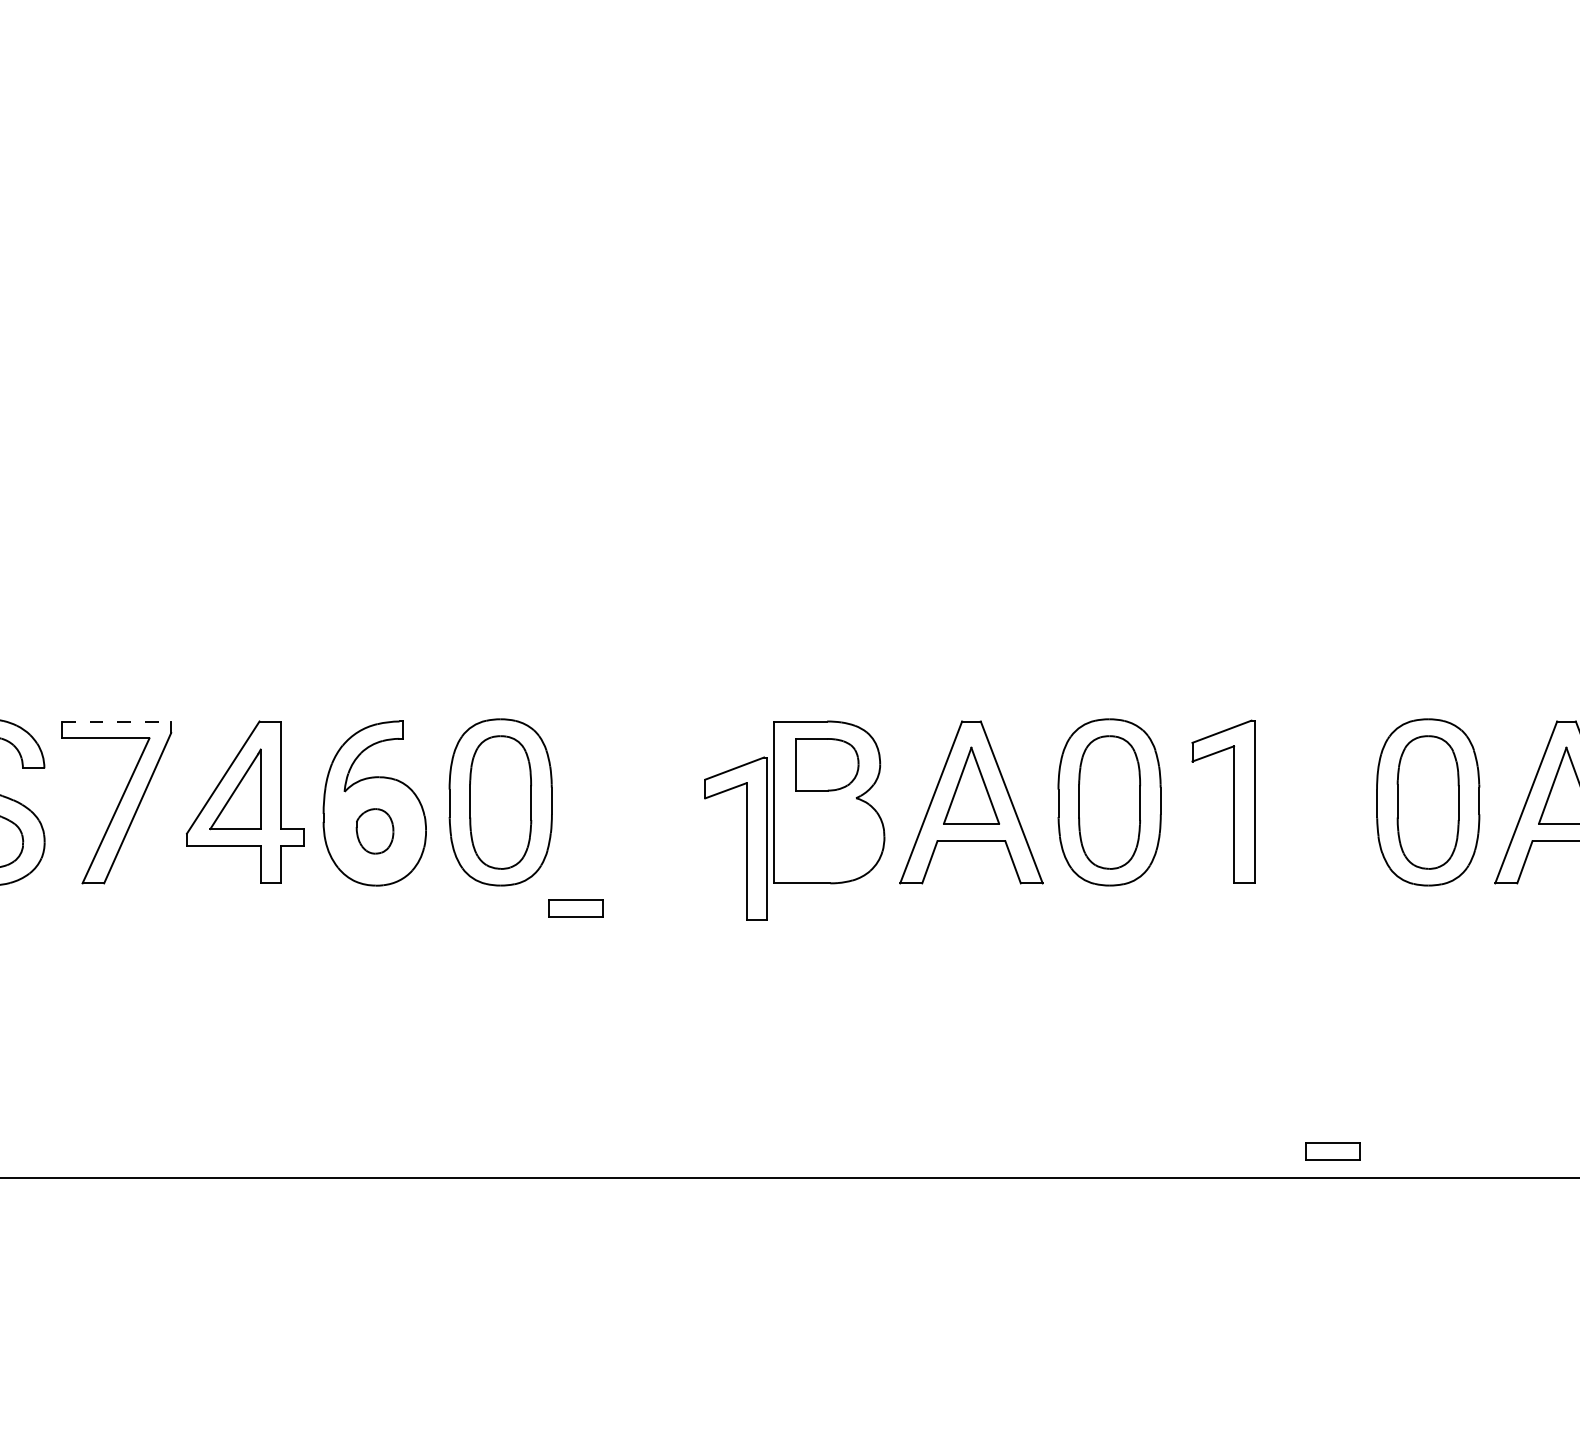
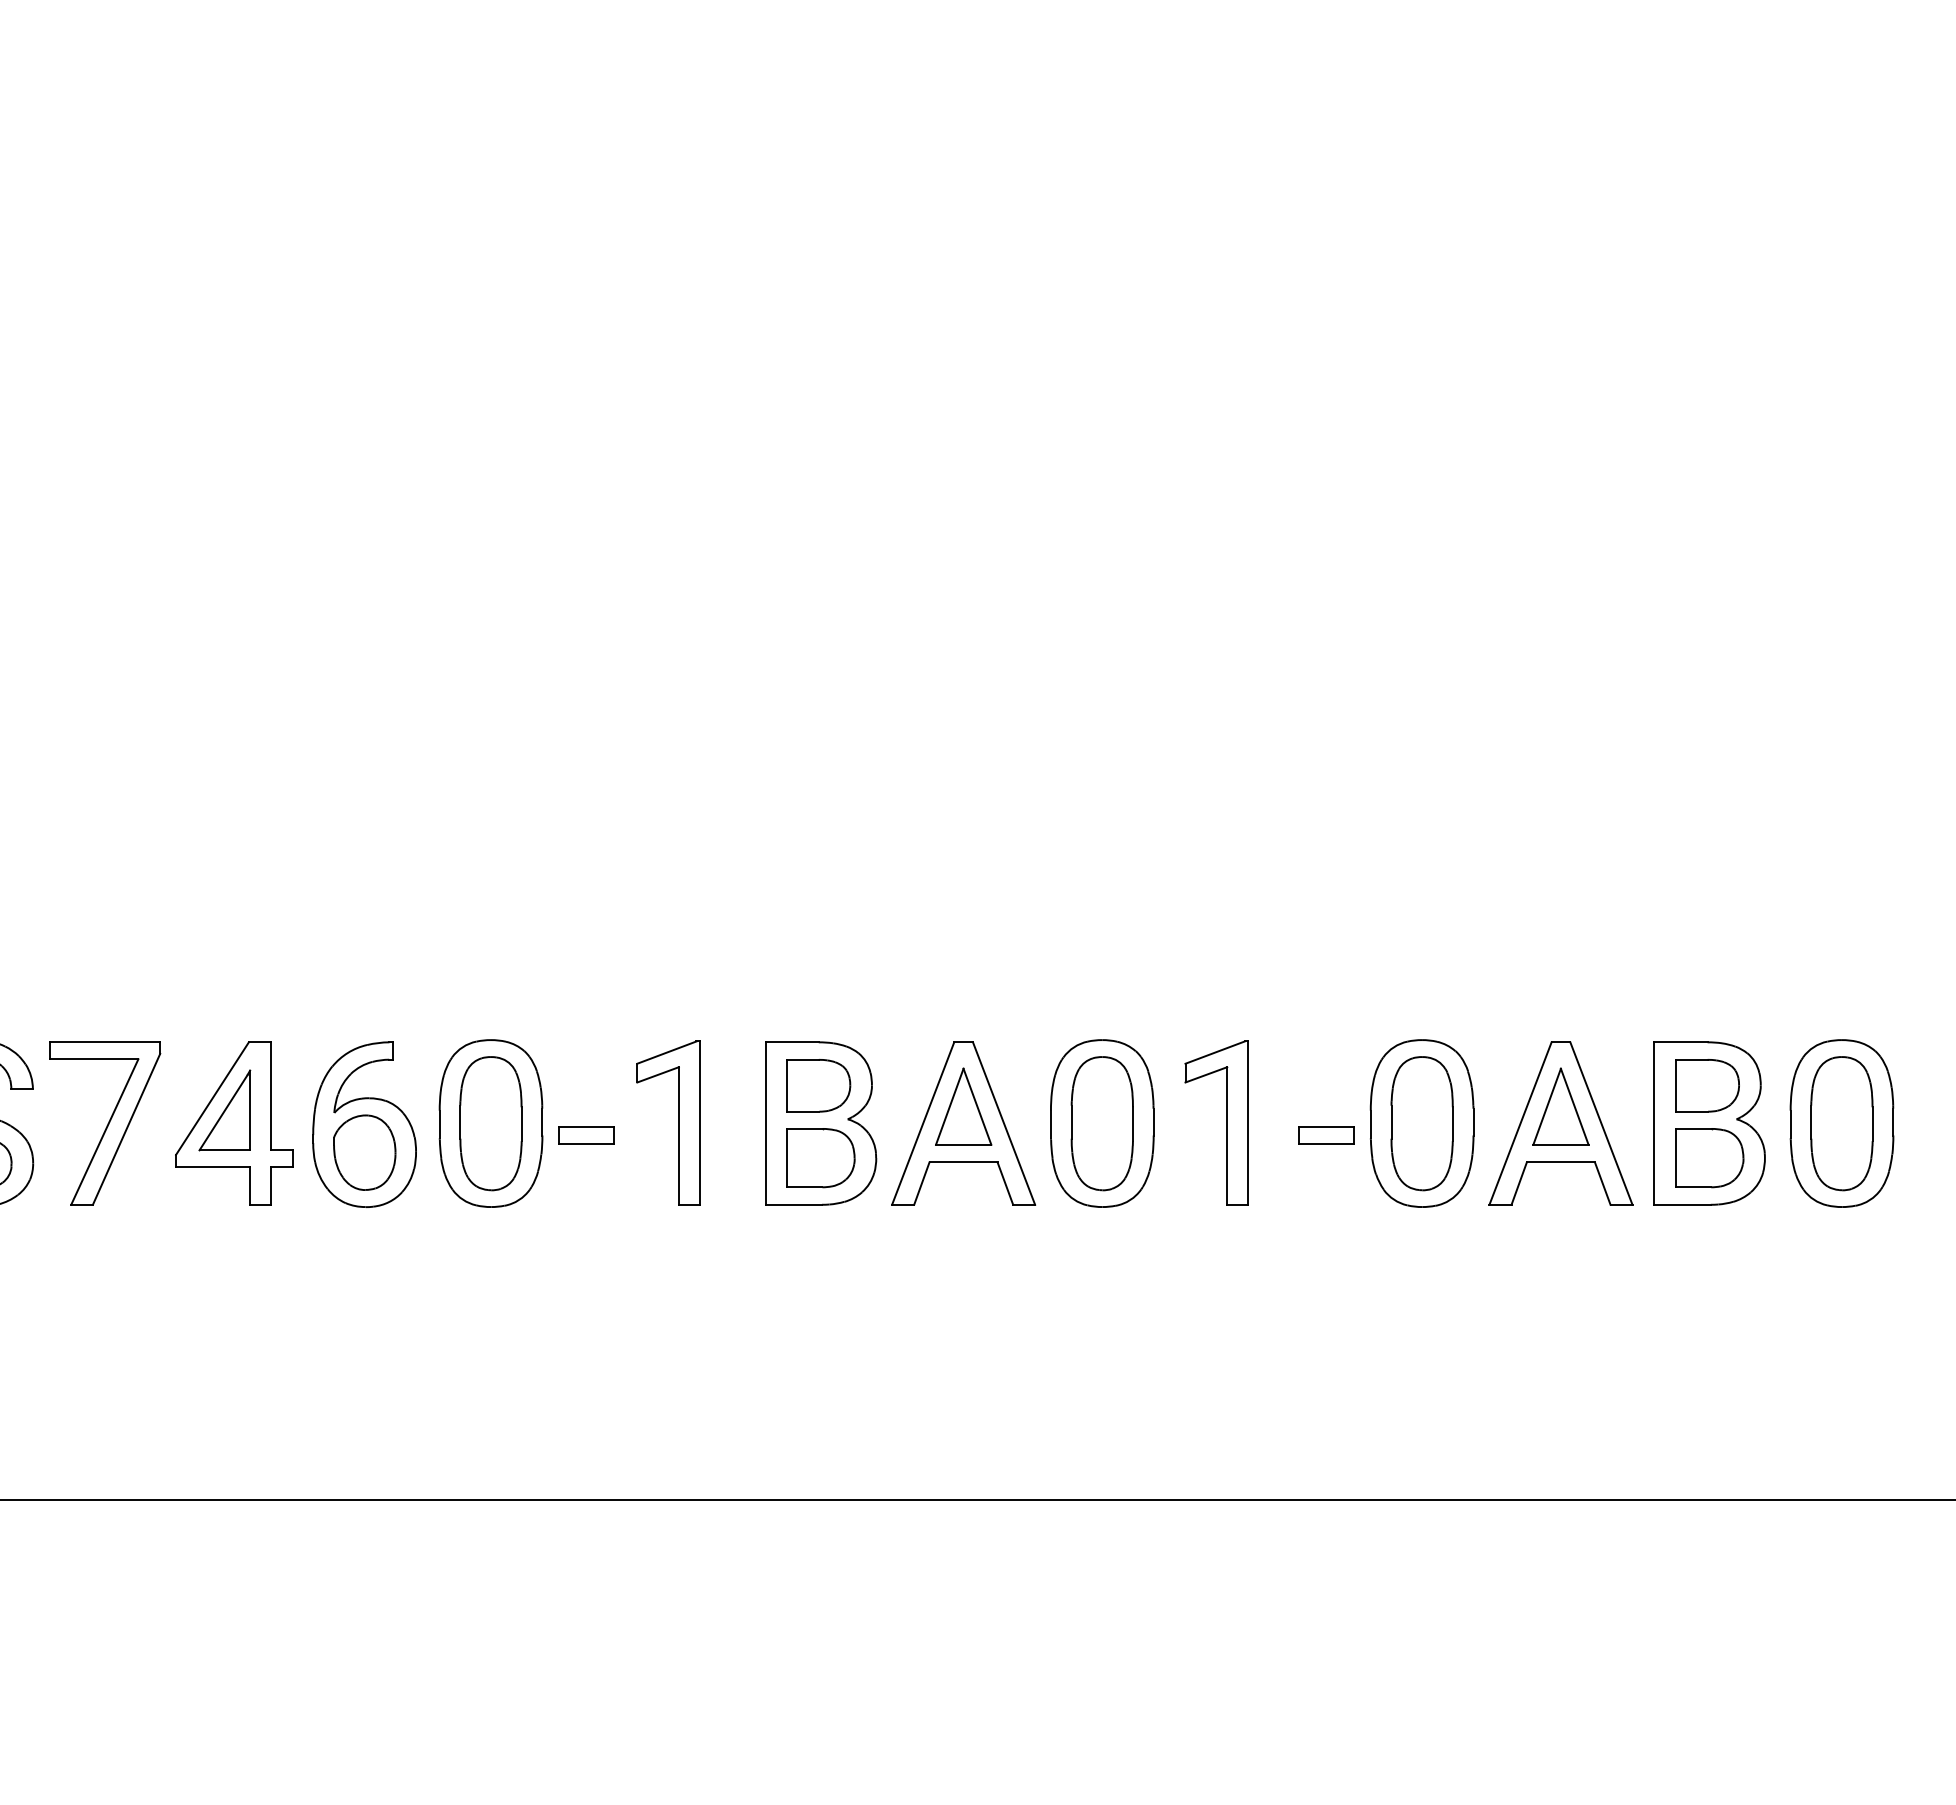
line: (116, 721) -> (105, 1042), dashed -> solid
part: (374, 831) -> (364, 1152), size x1.67
part: (828, 837) -> (820, 1158), added
part: (746, 838) -> (678, 1122), moved
part: (575, 907) -> (586, 1135), moved
part: (1332, 1151) -> (1326, 1135), moved

